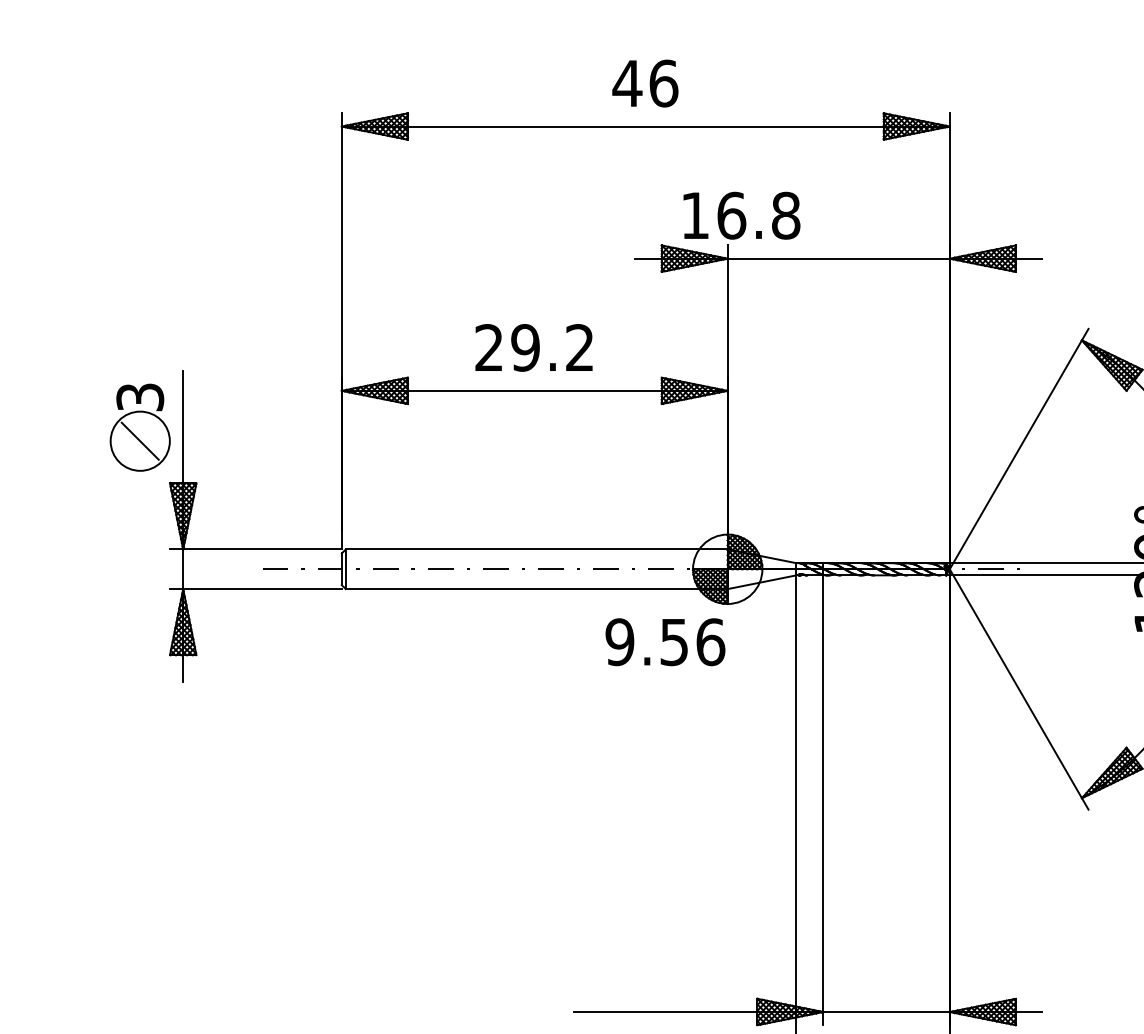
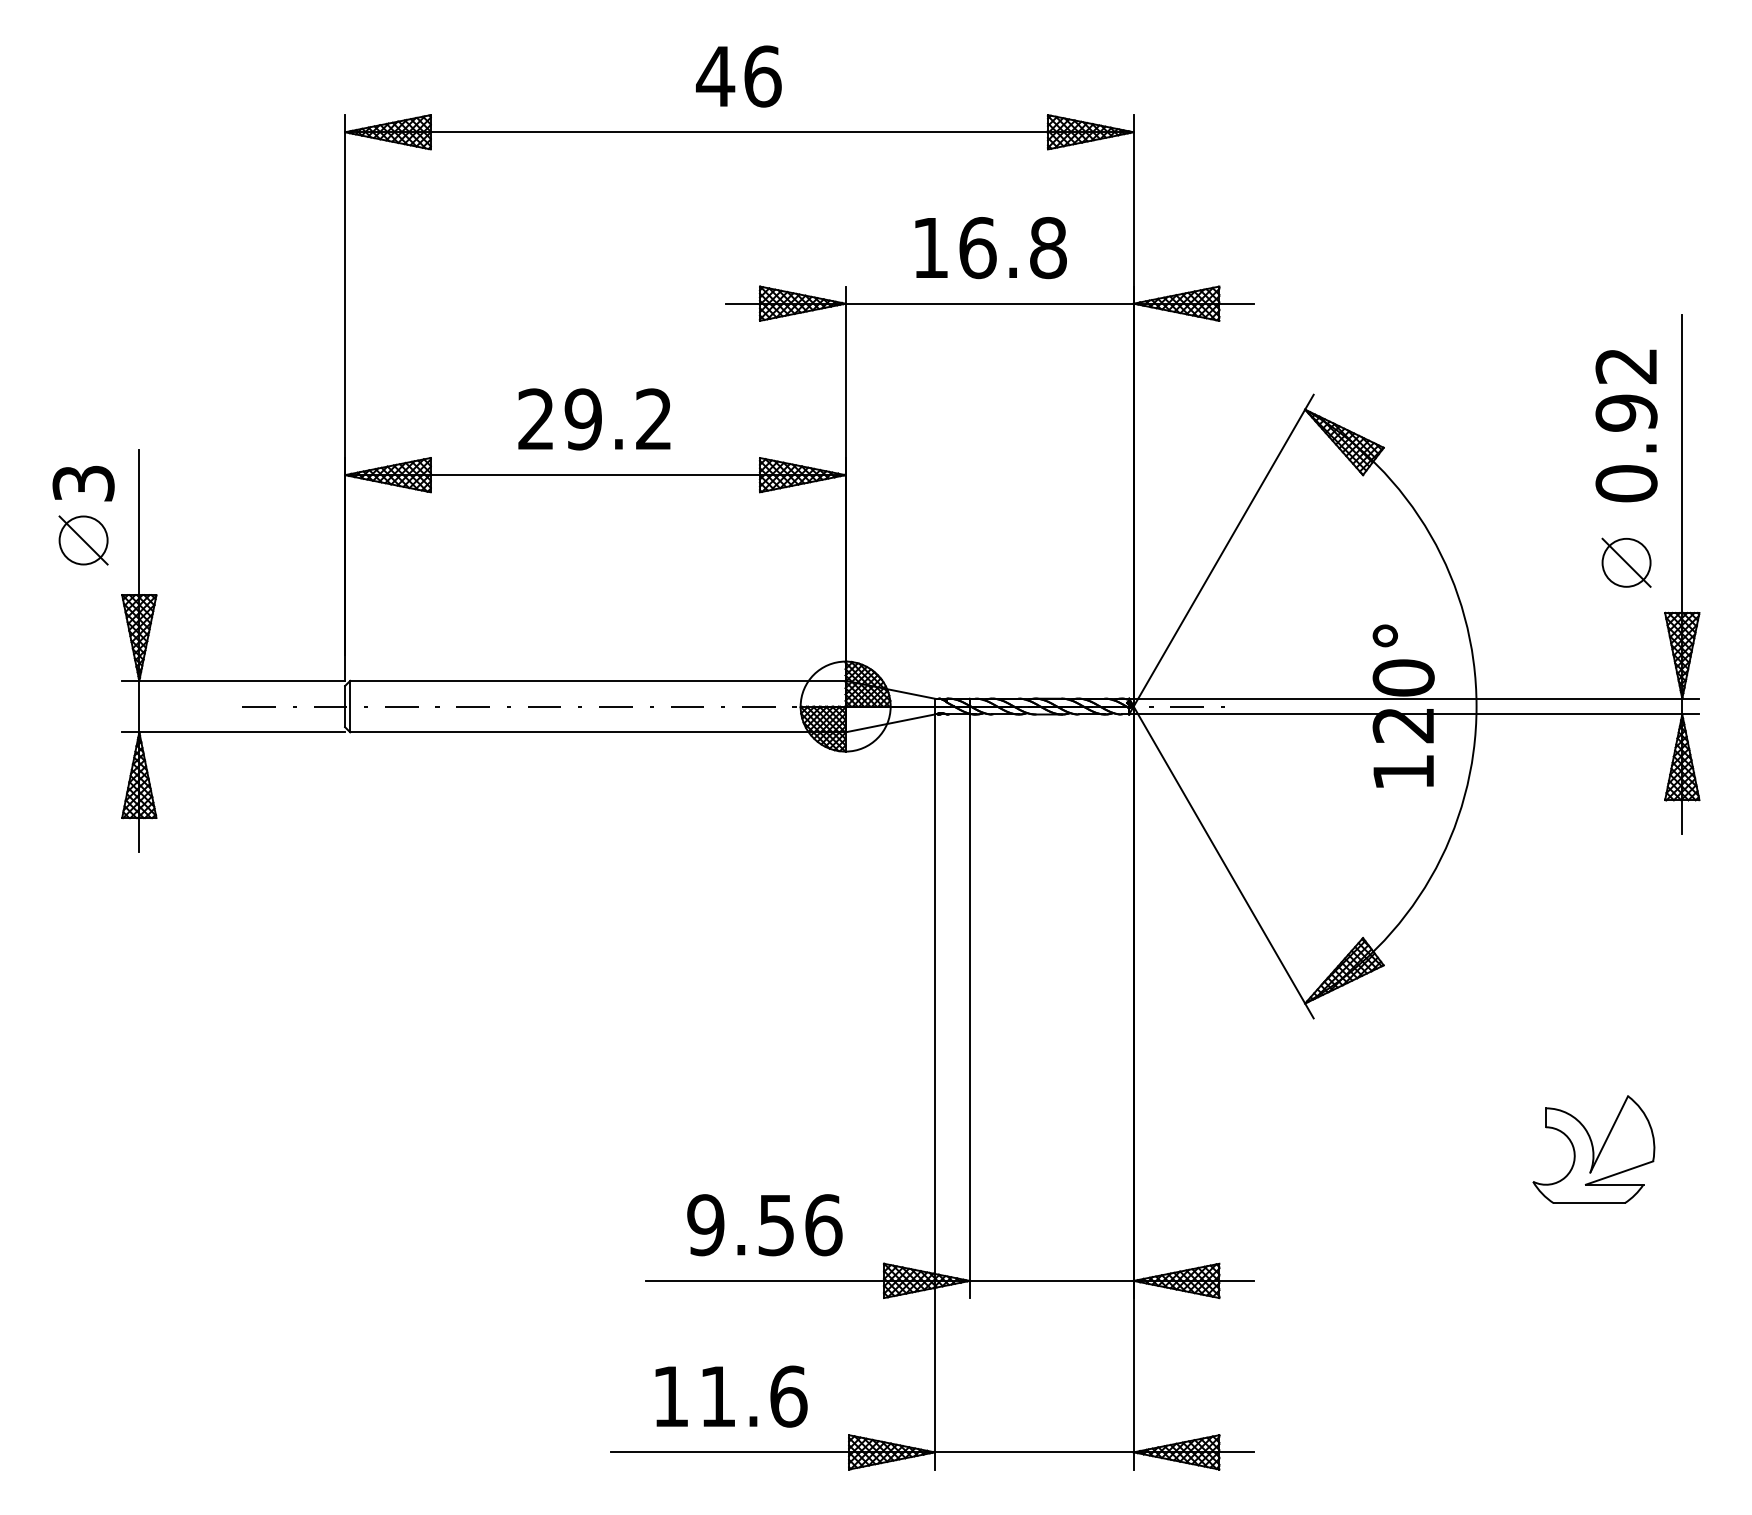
text: (741, 216) -> (990, 248), moved
circle: (140, 441) -> (83, 540), size x0.62
text: (665, 642) -> (764, 1225), moved

